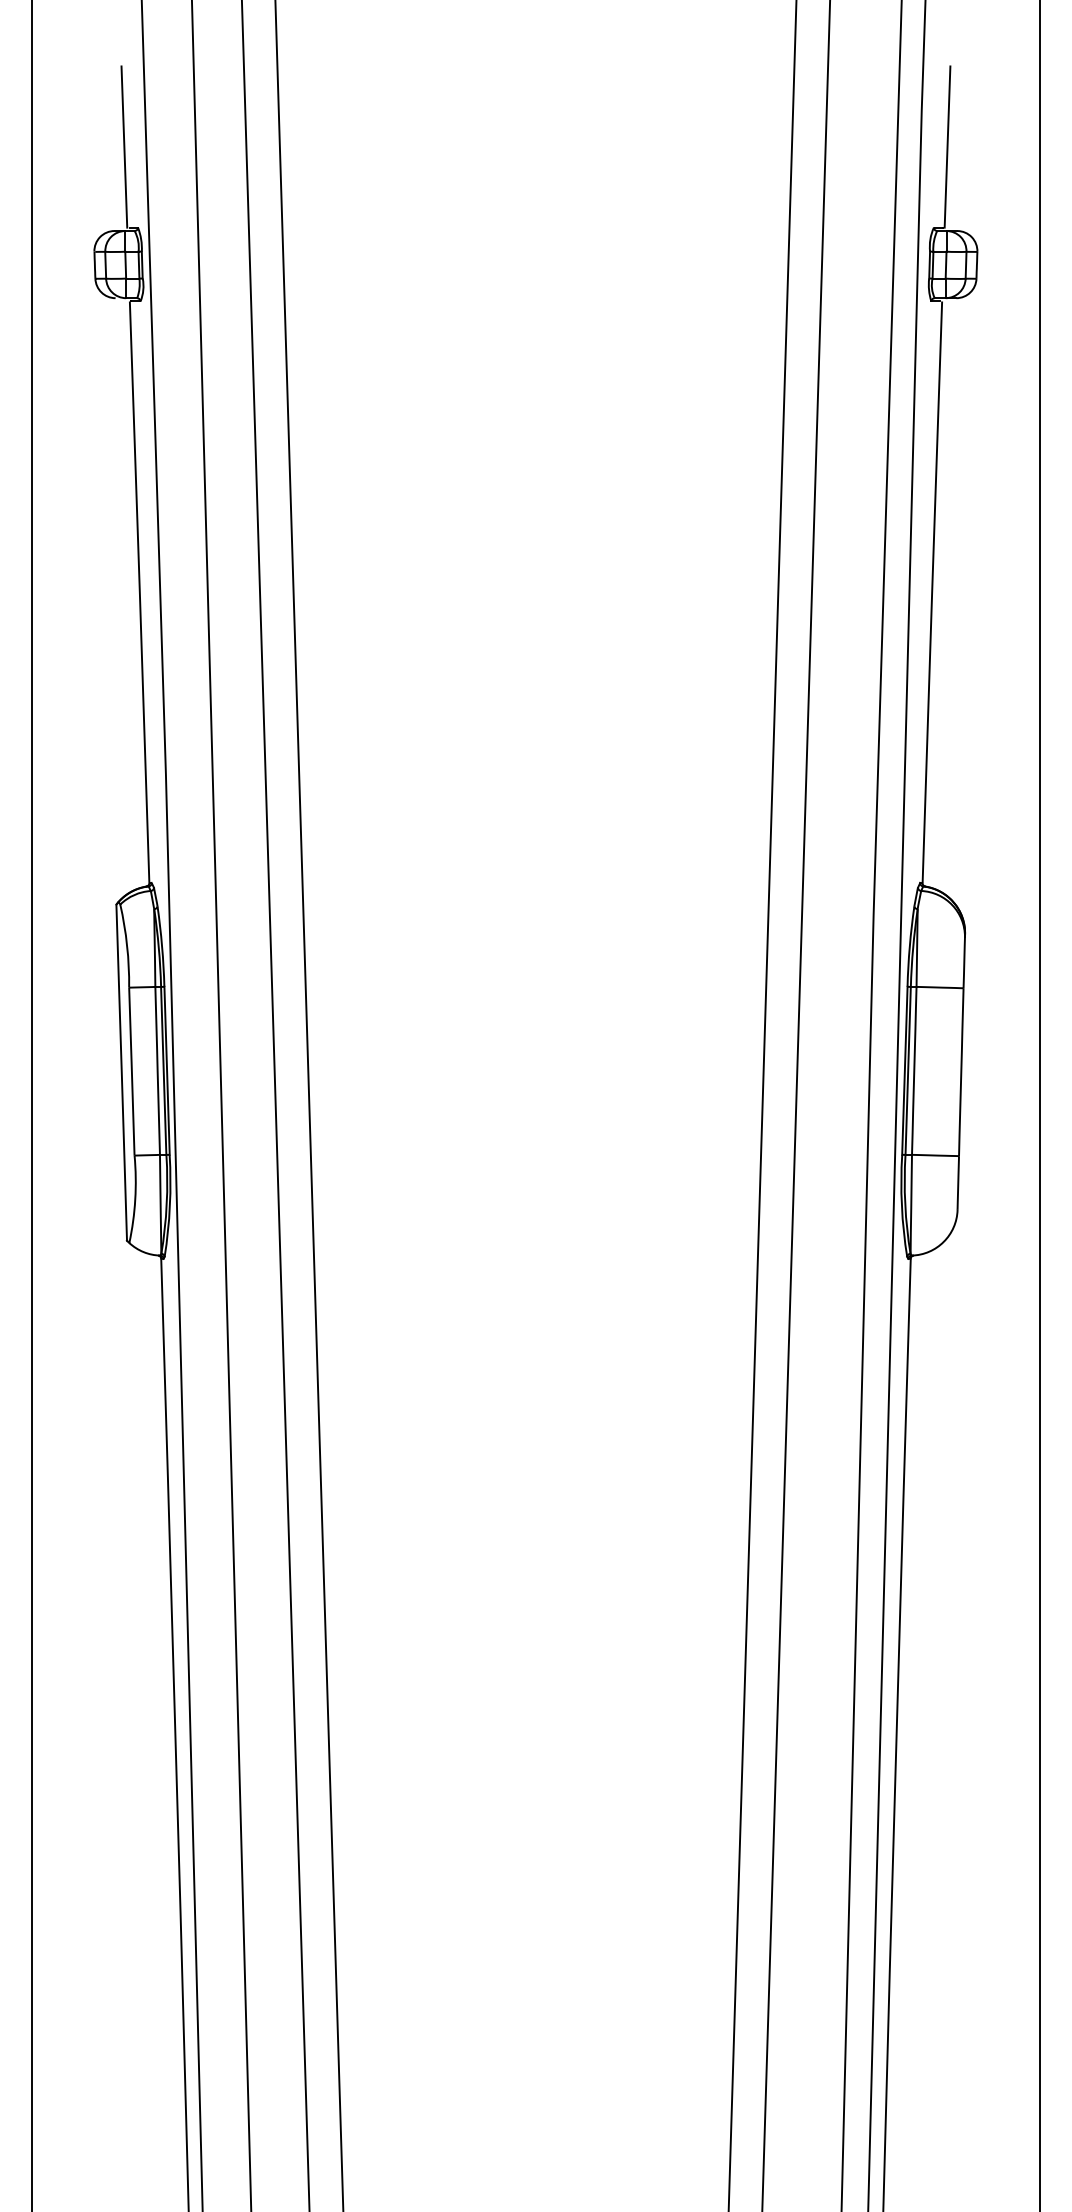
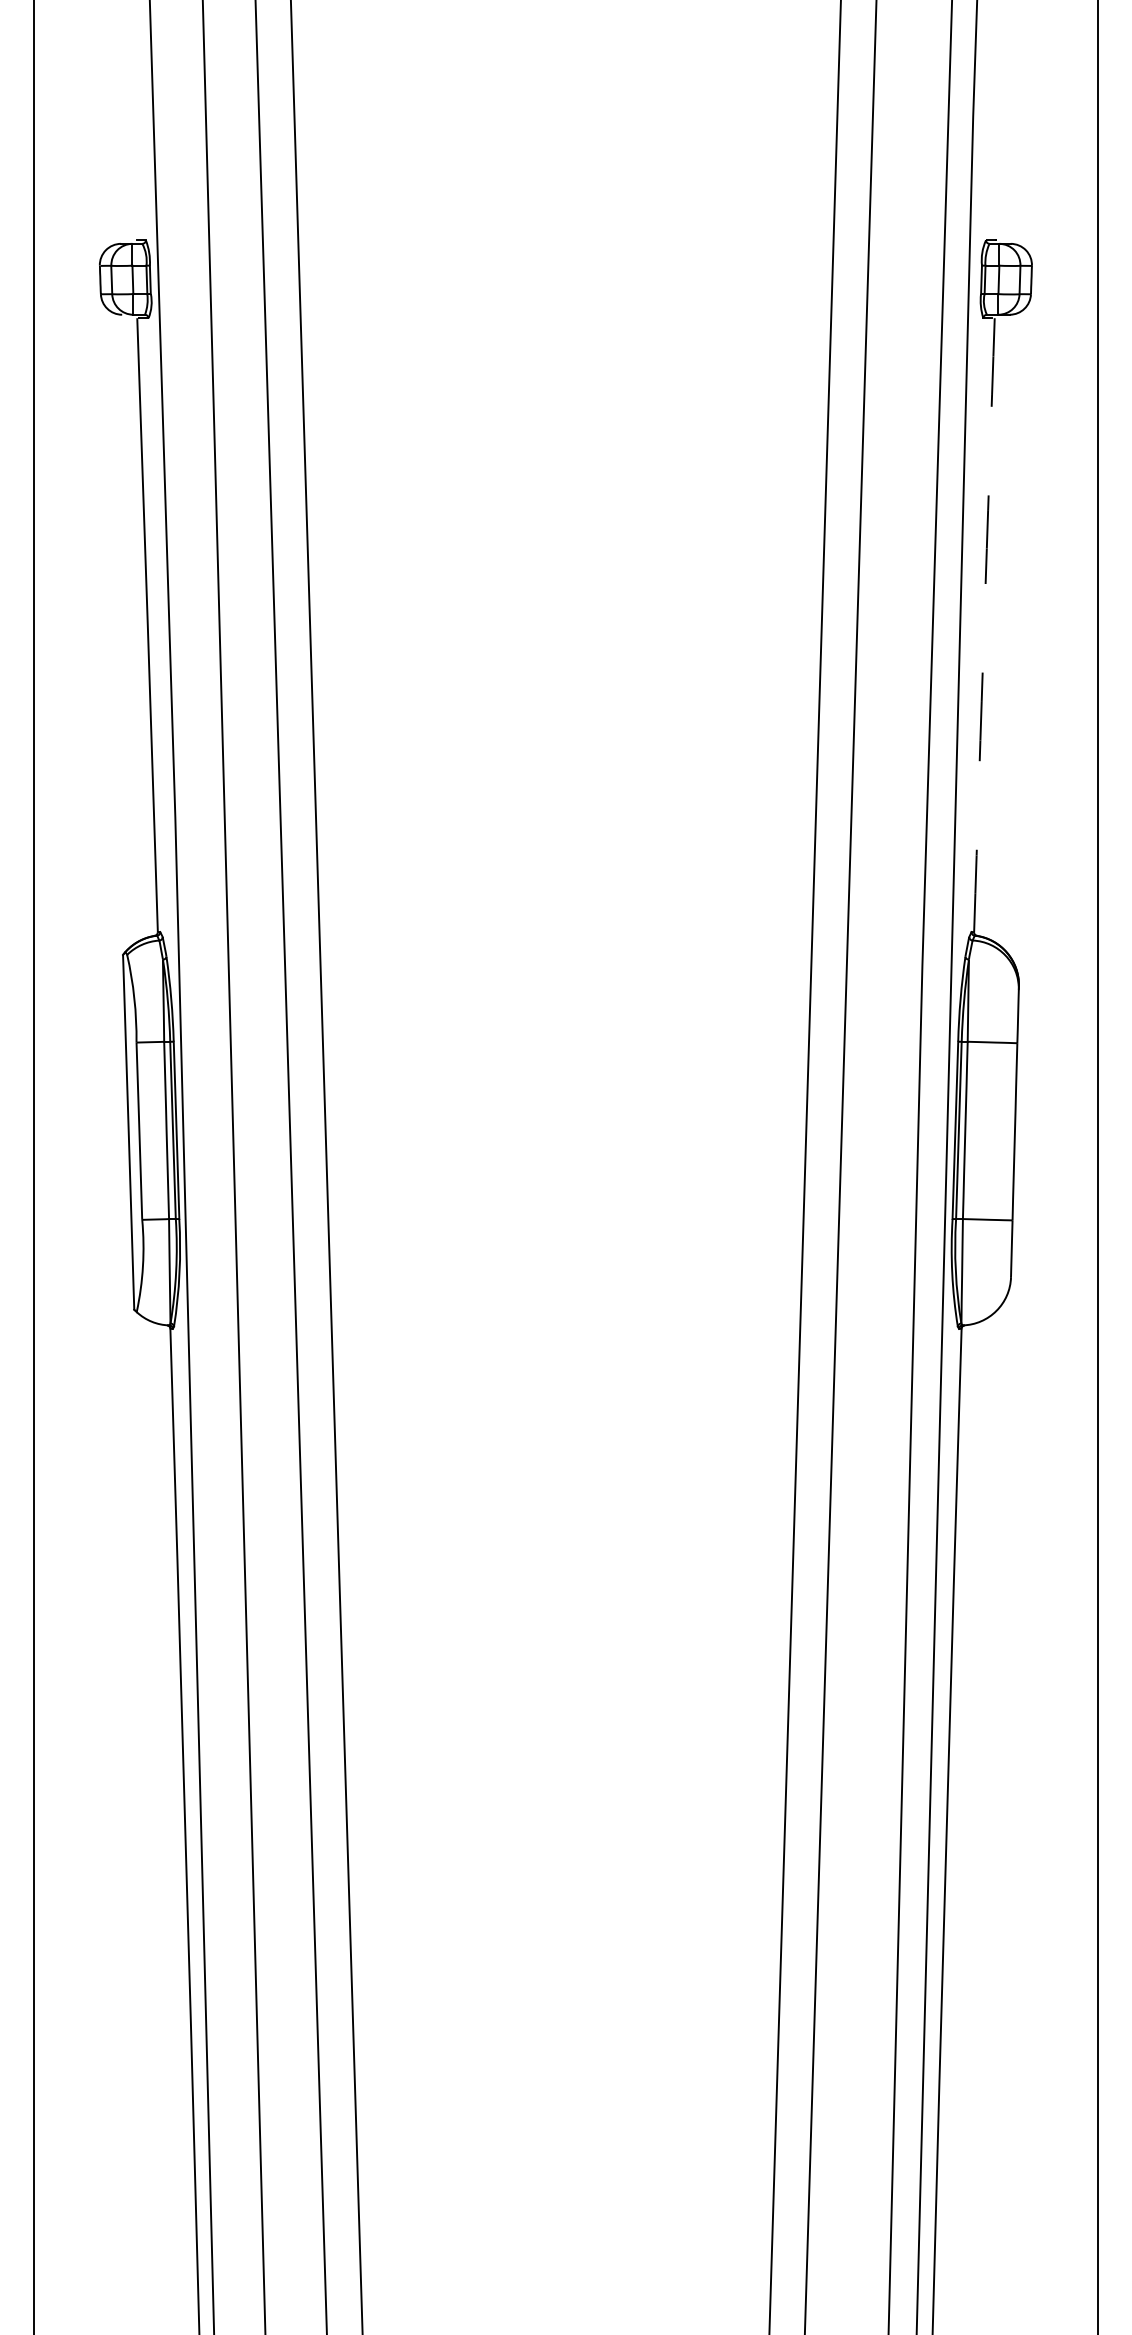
line: (124, 147) -> (131, 155), removed
line: (947, 147) -> (1000, 155), removed
arc: (932, 592) -> (984, 625), solid -> dashed

